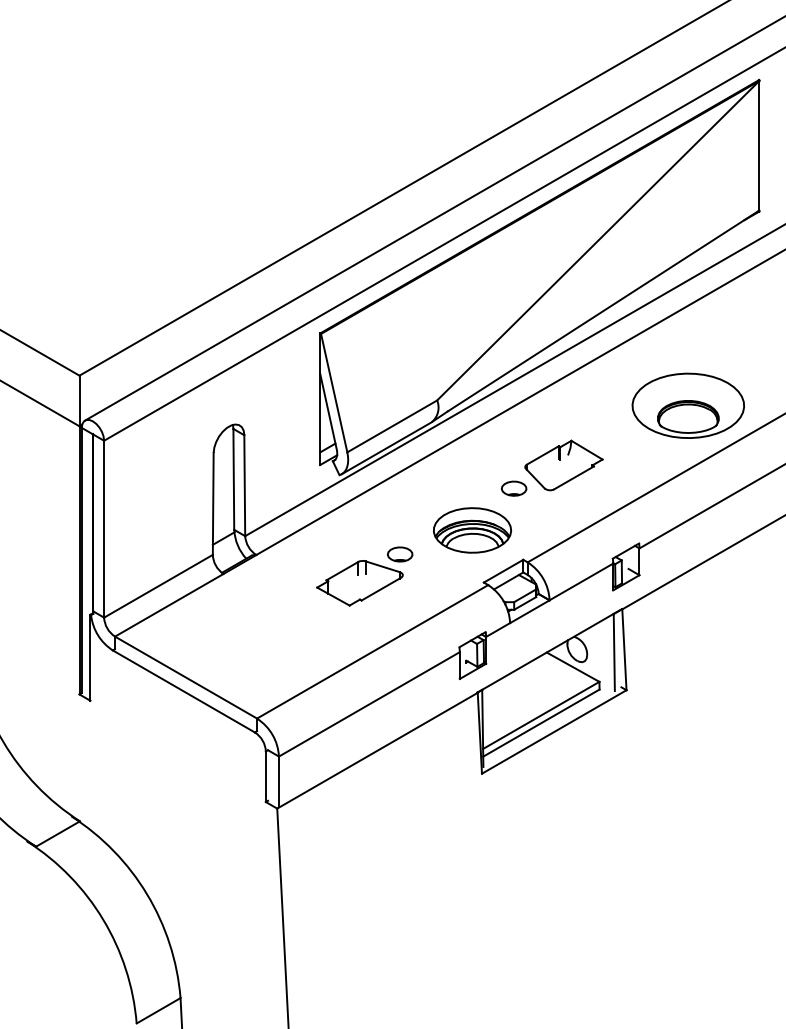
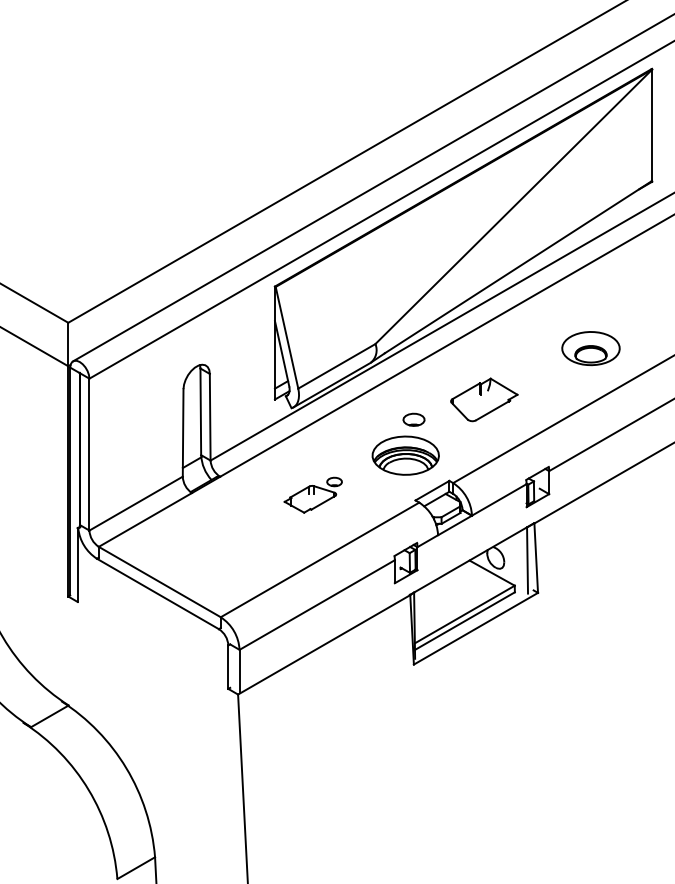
part: (687, 405) -> (590, 348), size x0.6
part: (514, 488) -> (414, 419), moved
part: (364, 576) -> (313, 495), size x0.7

